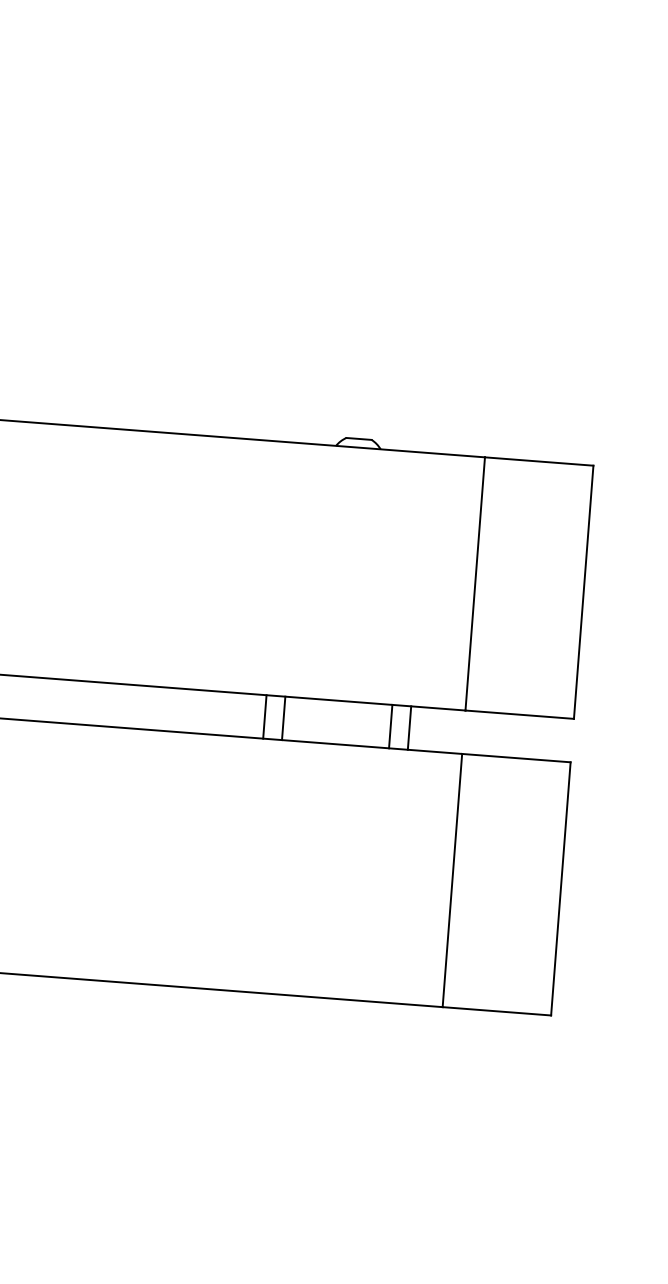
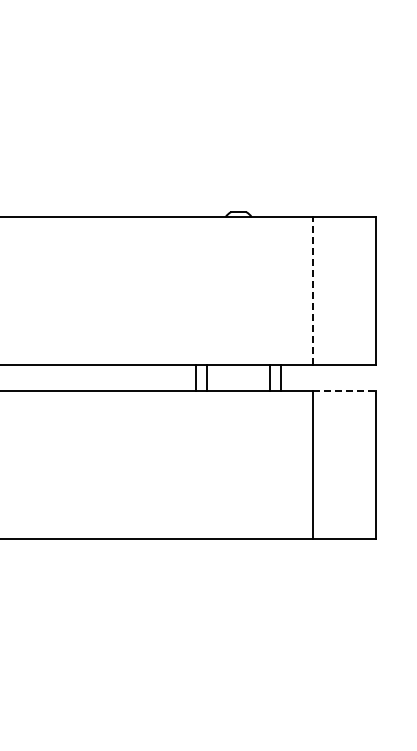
line: (474, 582) -> (312, 290), solid -> dashed
line: (516, 757) -> (344, 390), solid -> dashed

